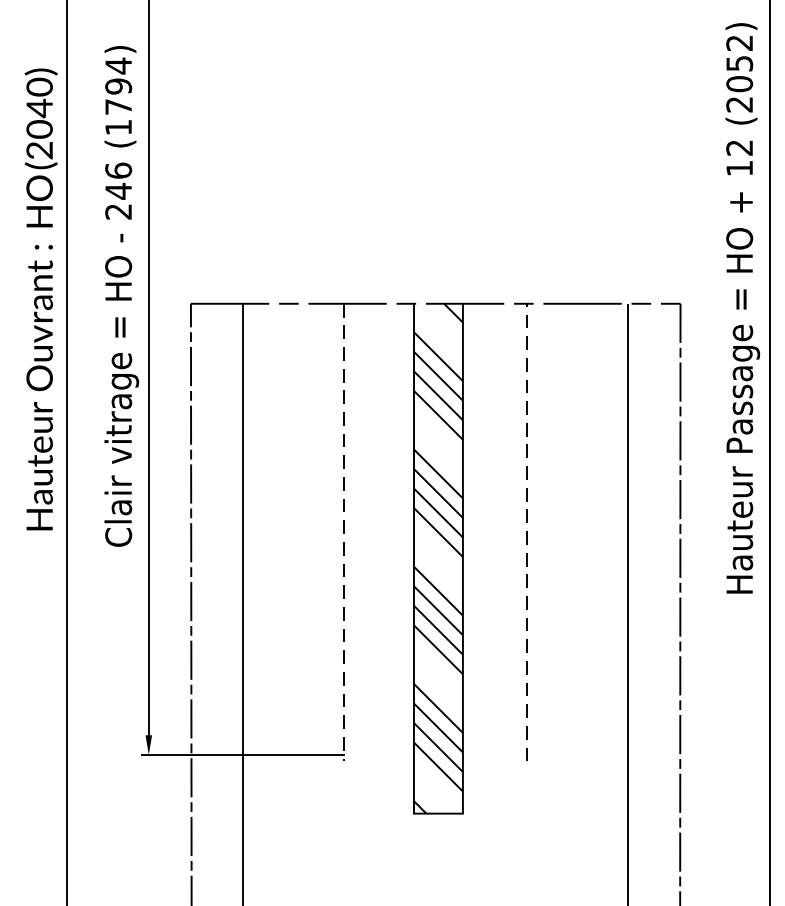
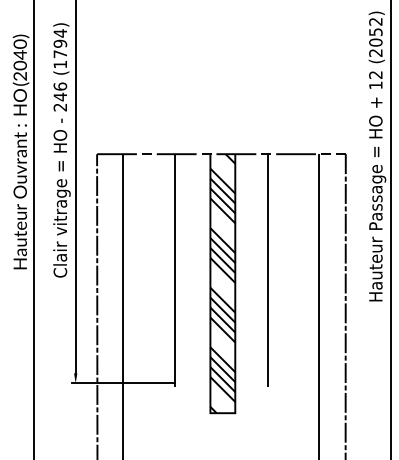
line: (526, 530) -> (267, 269), dashed -> solid
line: (343, 532) -> (174, 270), dashed -> solid

